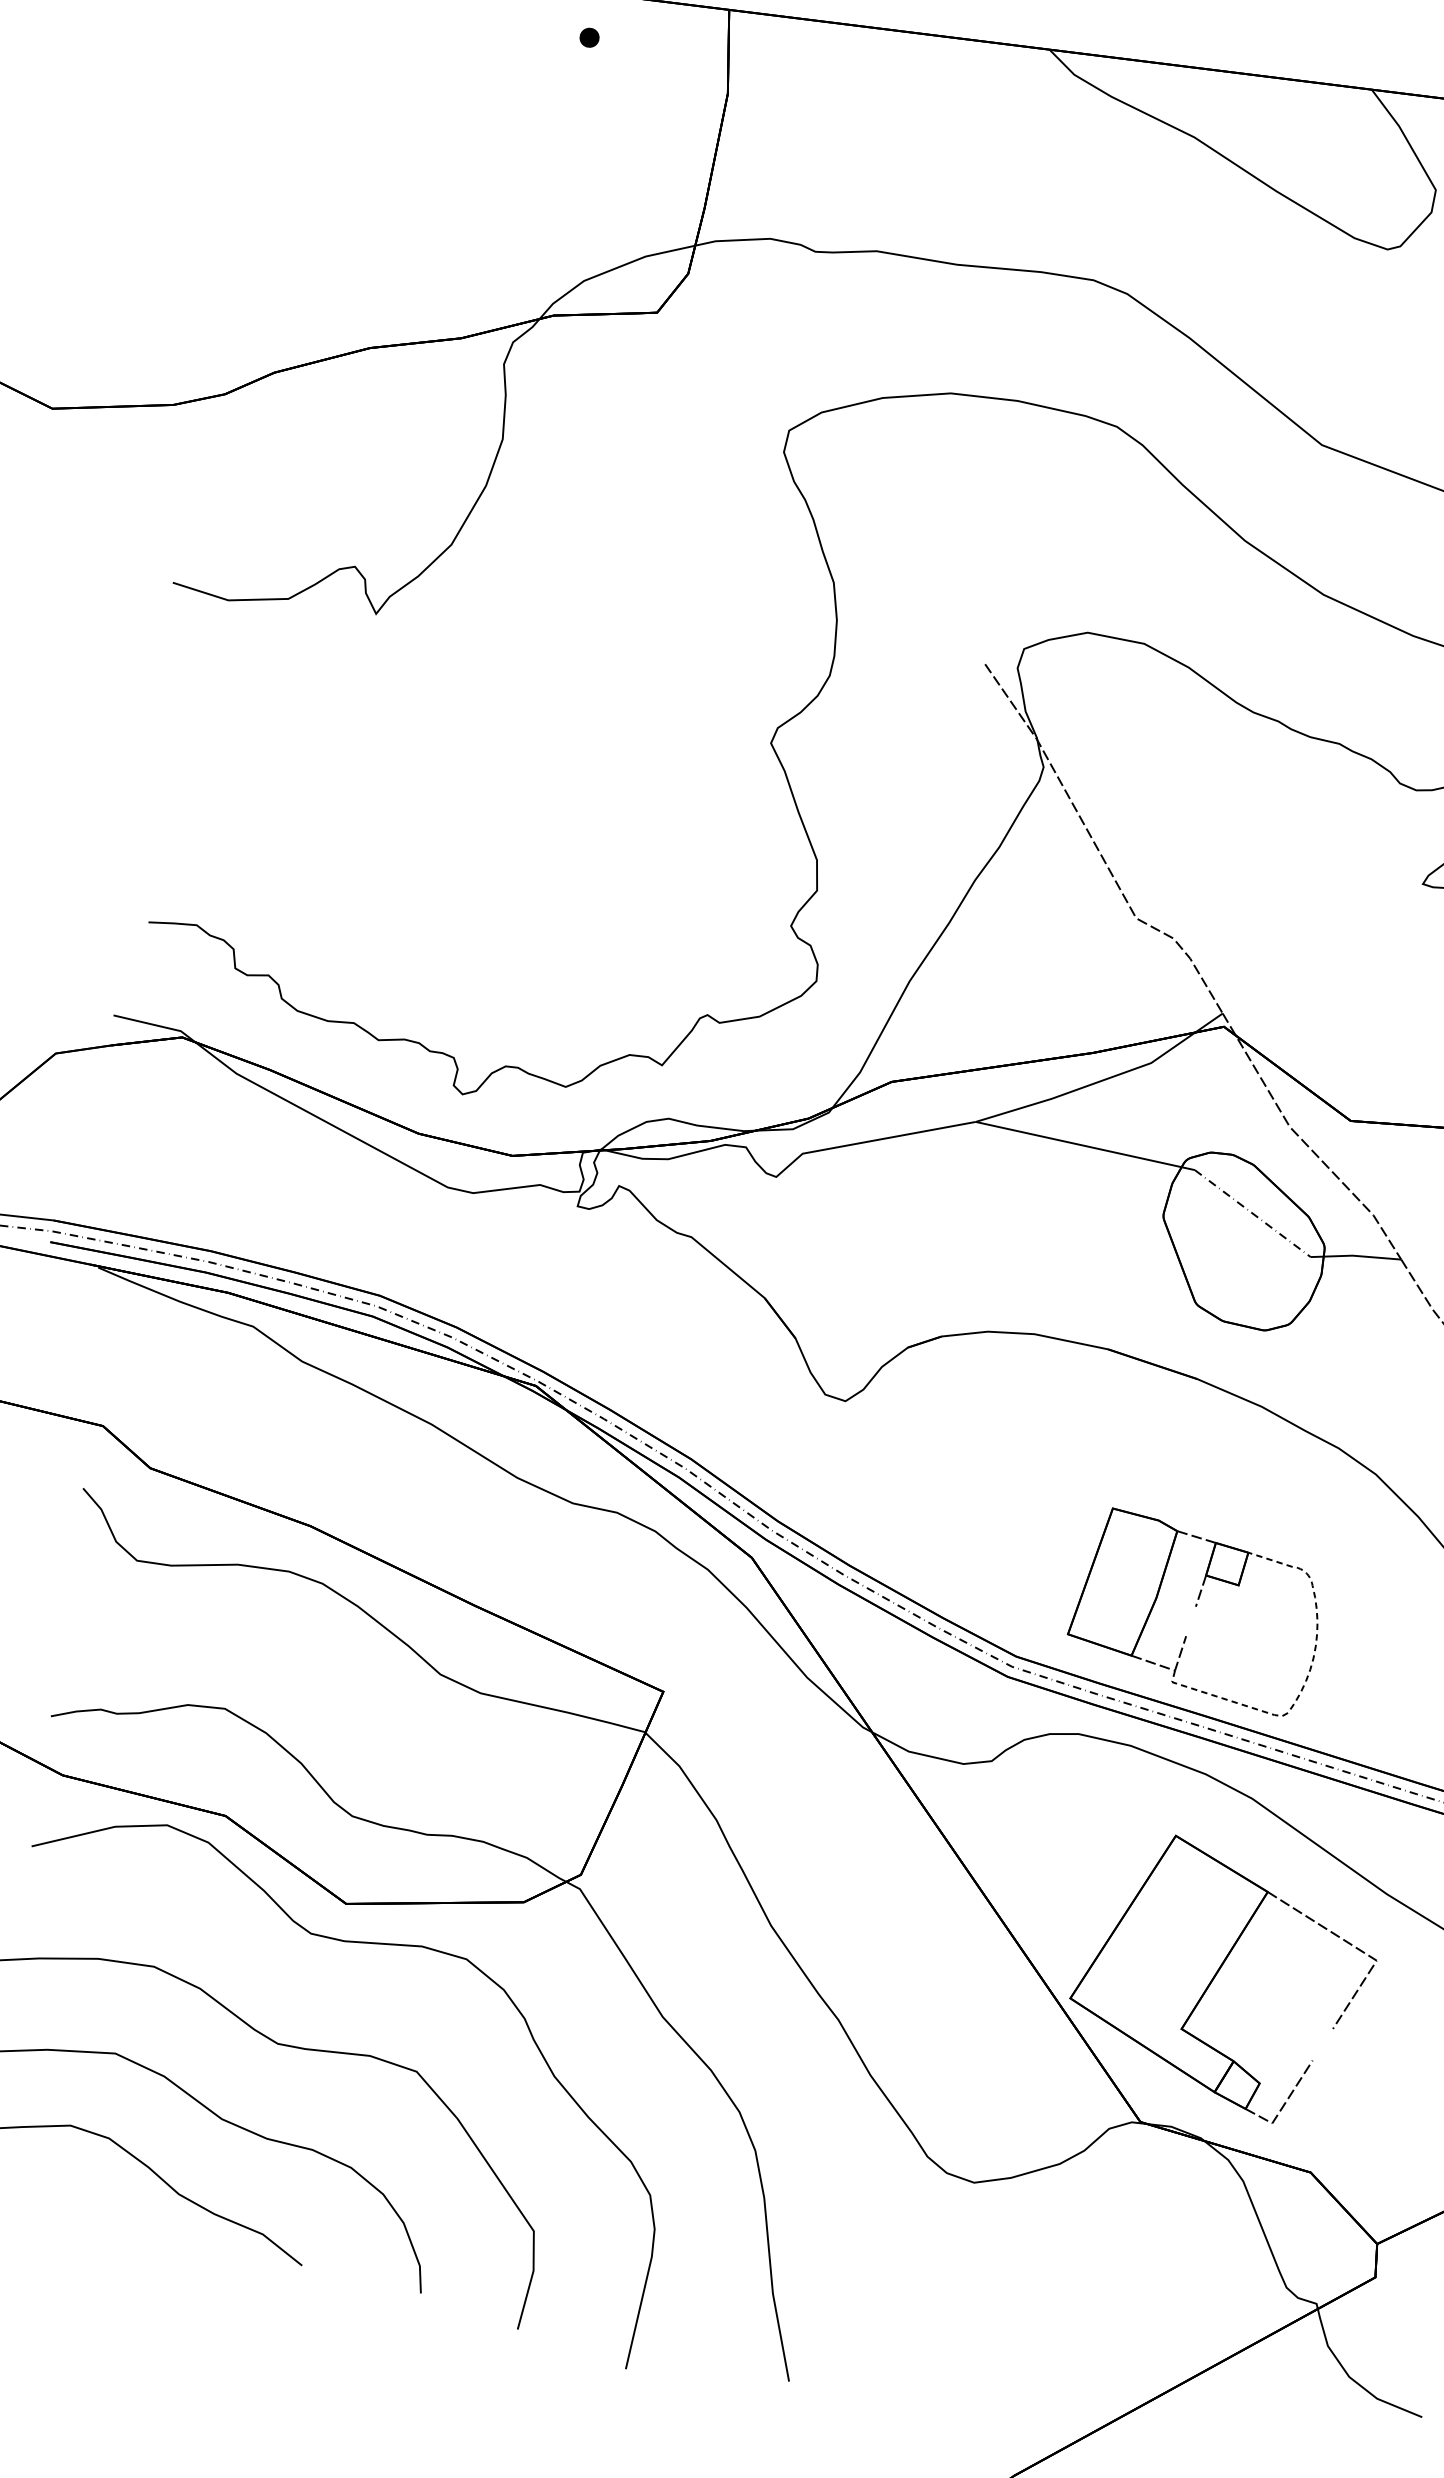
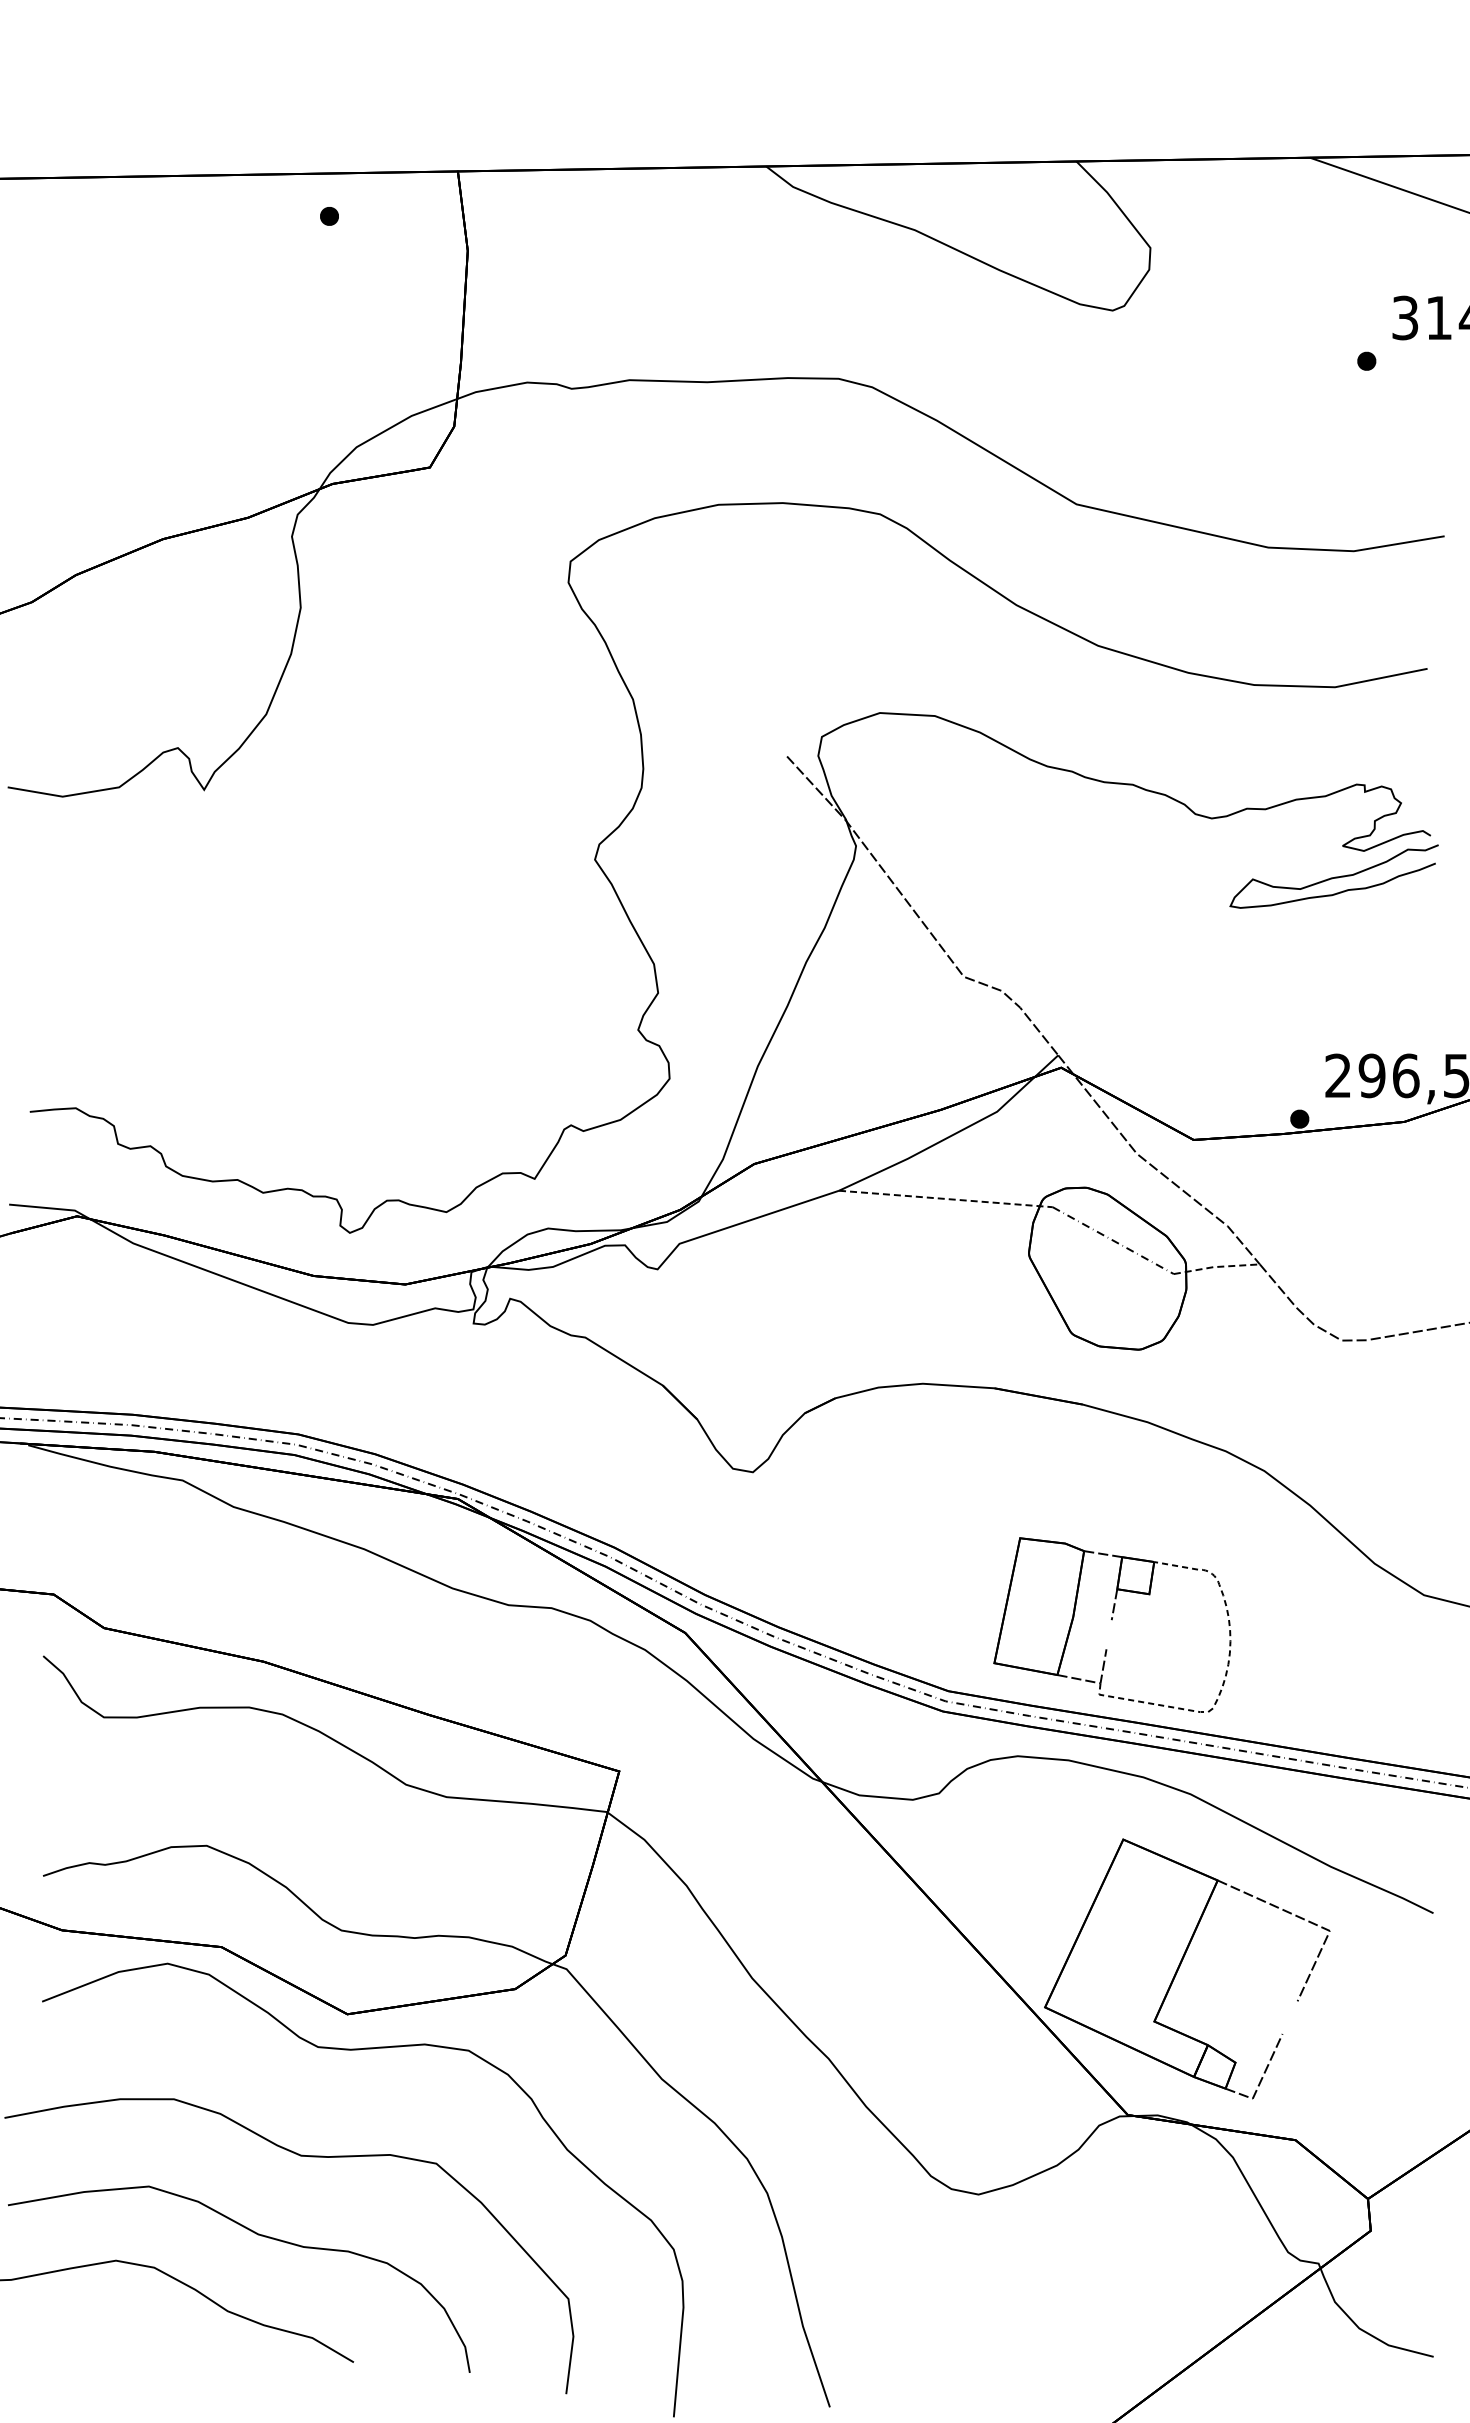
line: (1085, 1146) -> (946, 1199), solid -> dashed
line: (1355, 1256) -> (1216, 1267), solid -> dashed

